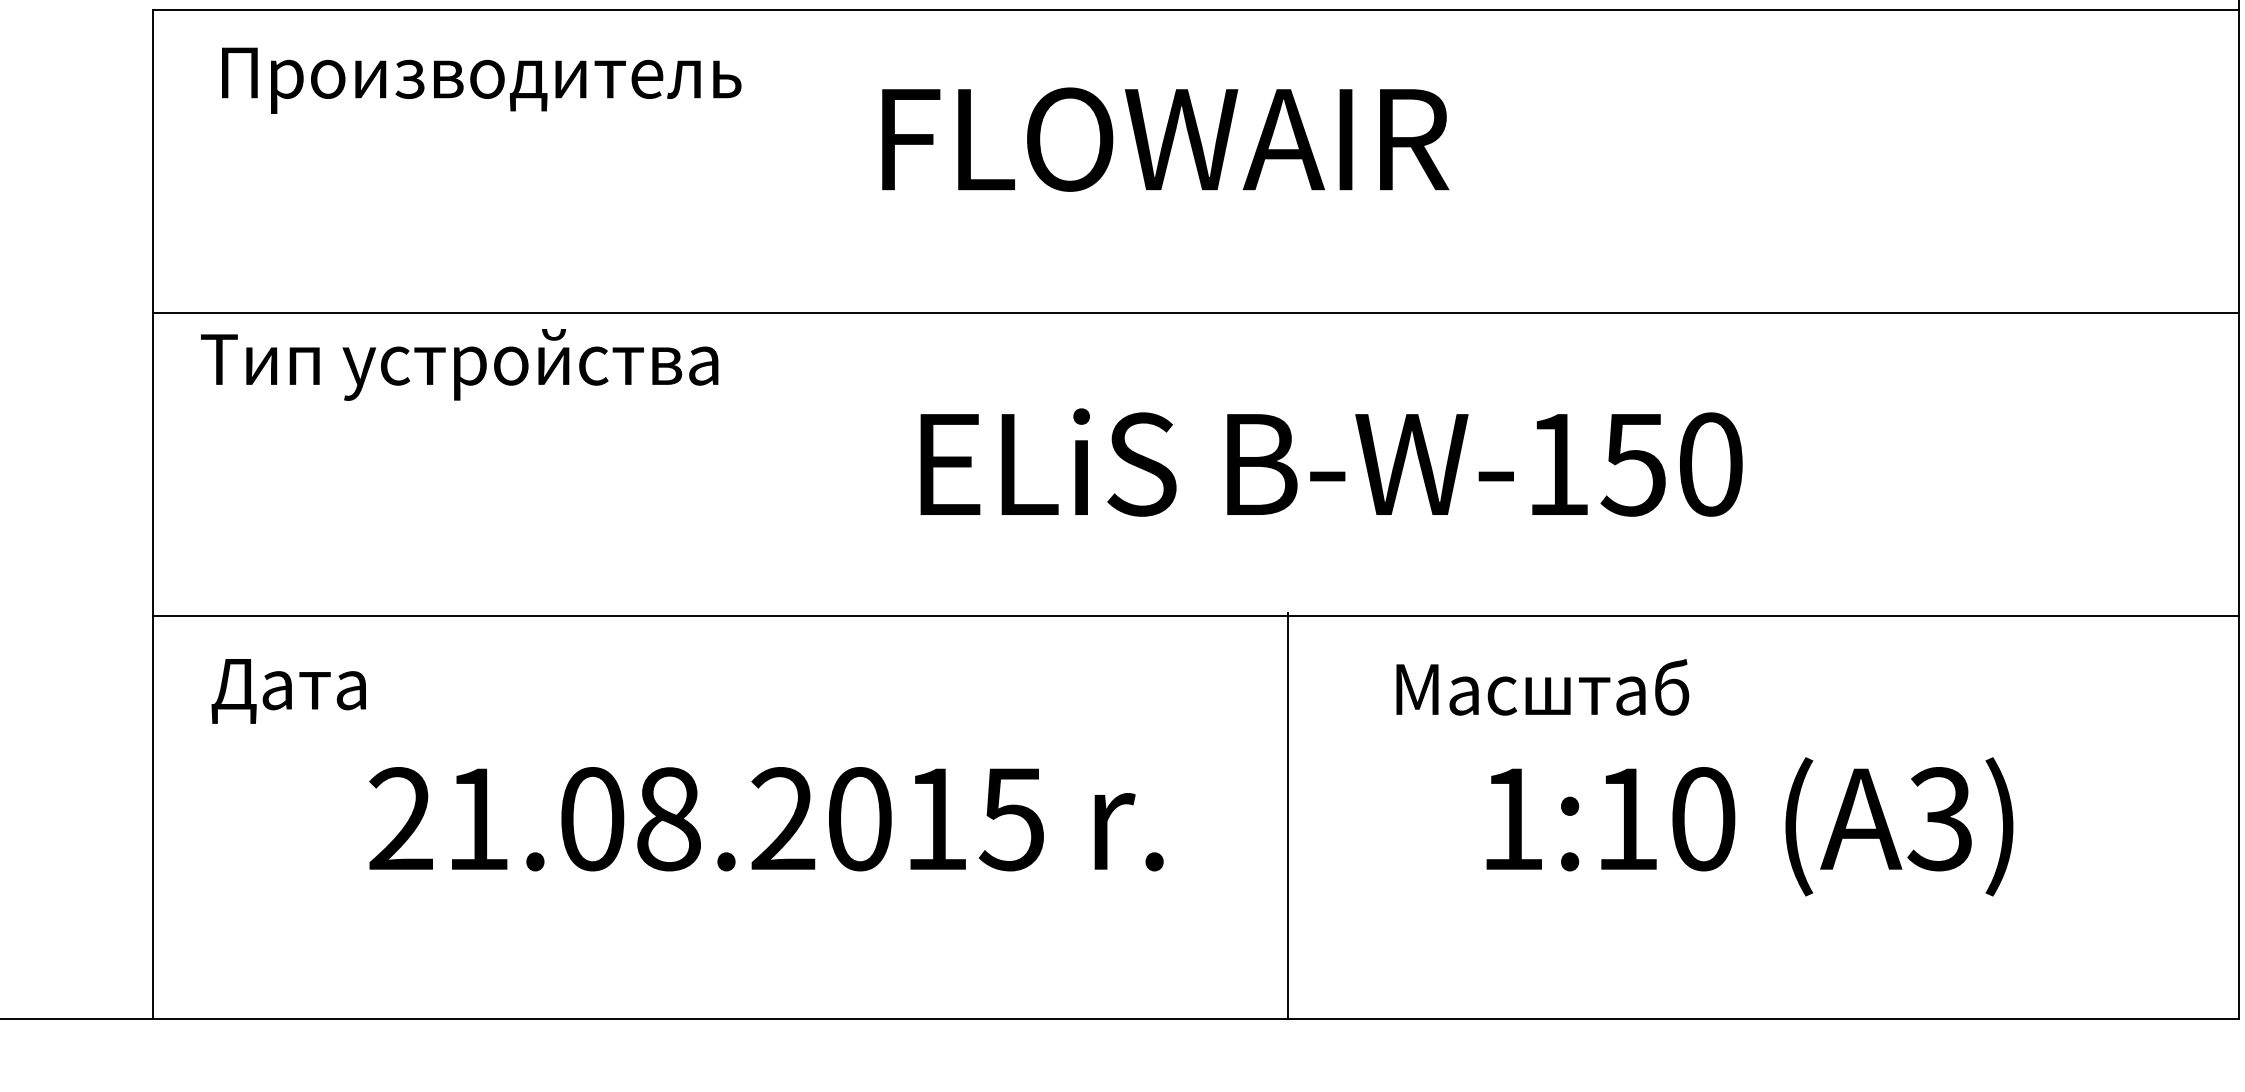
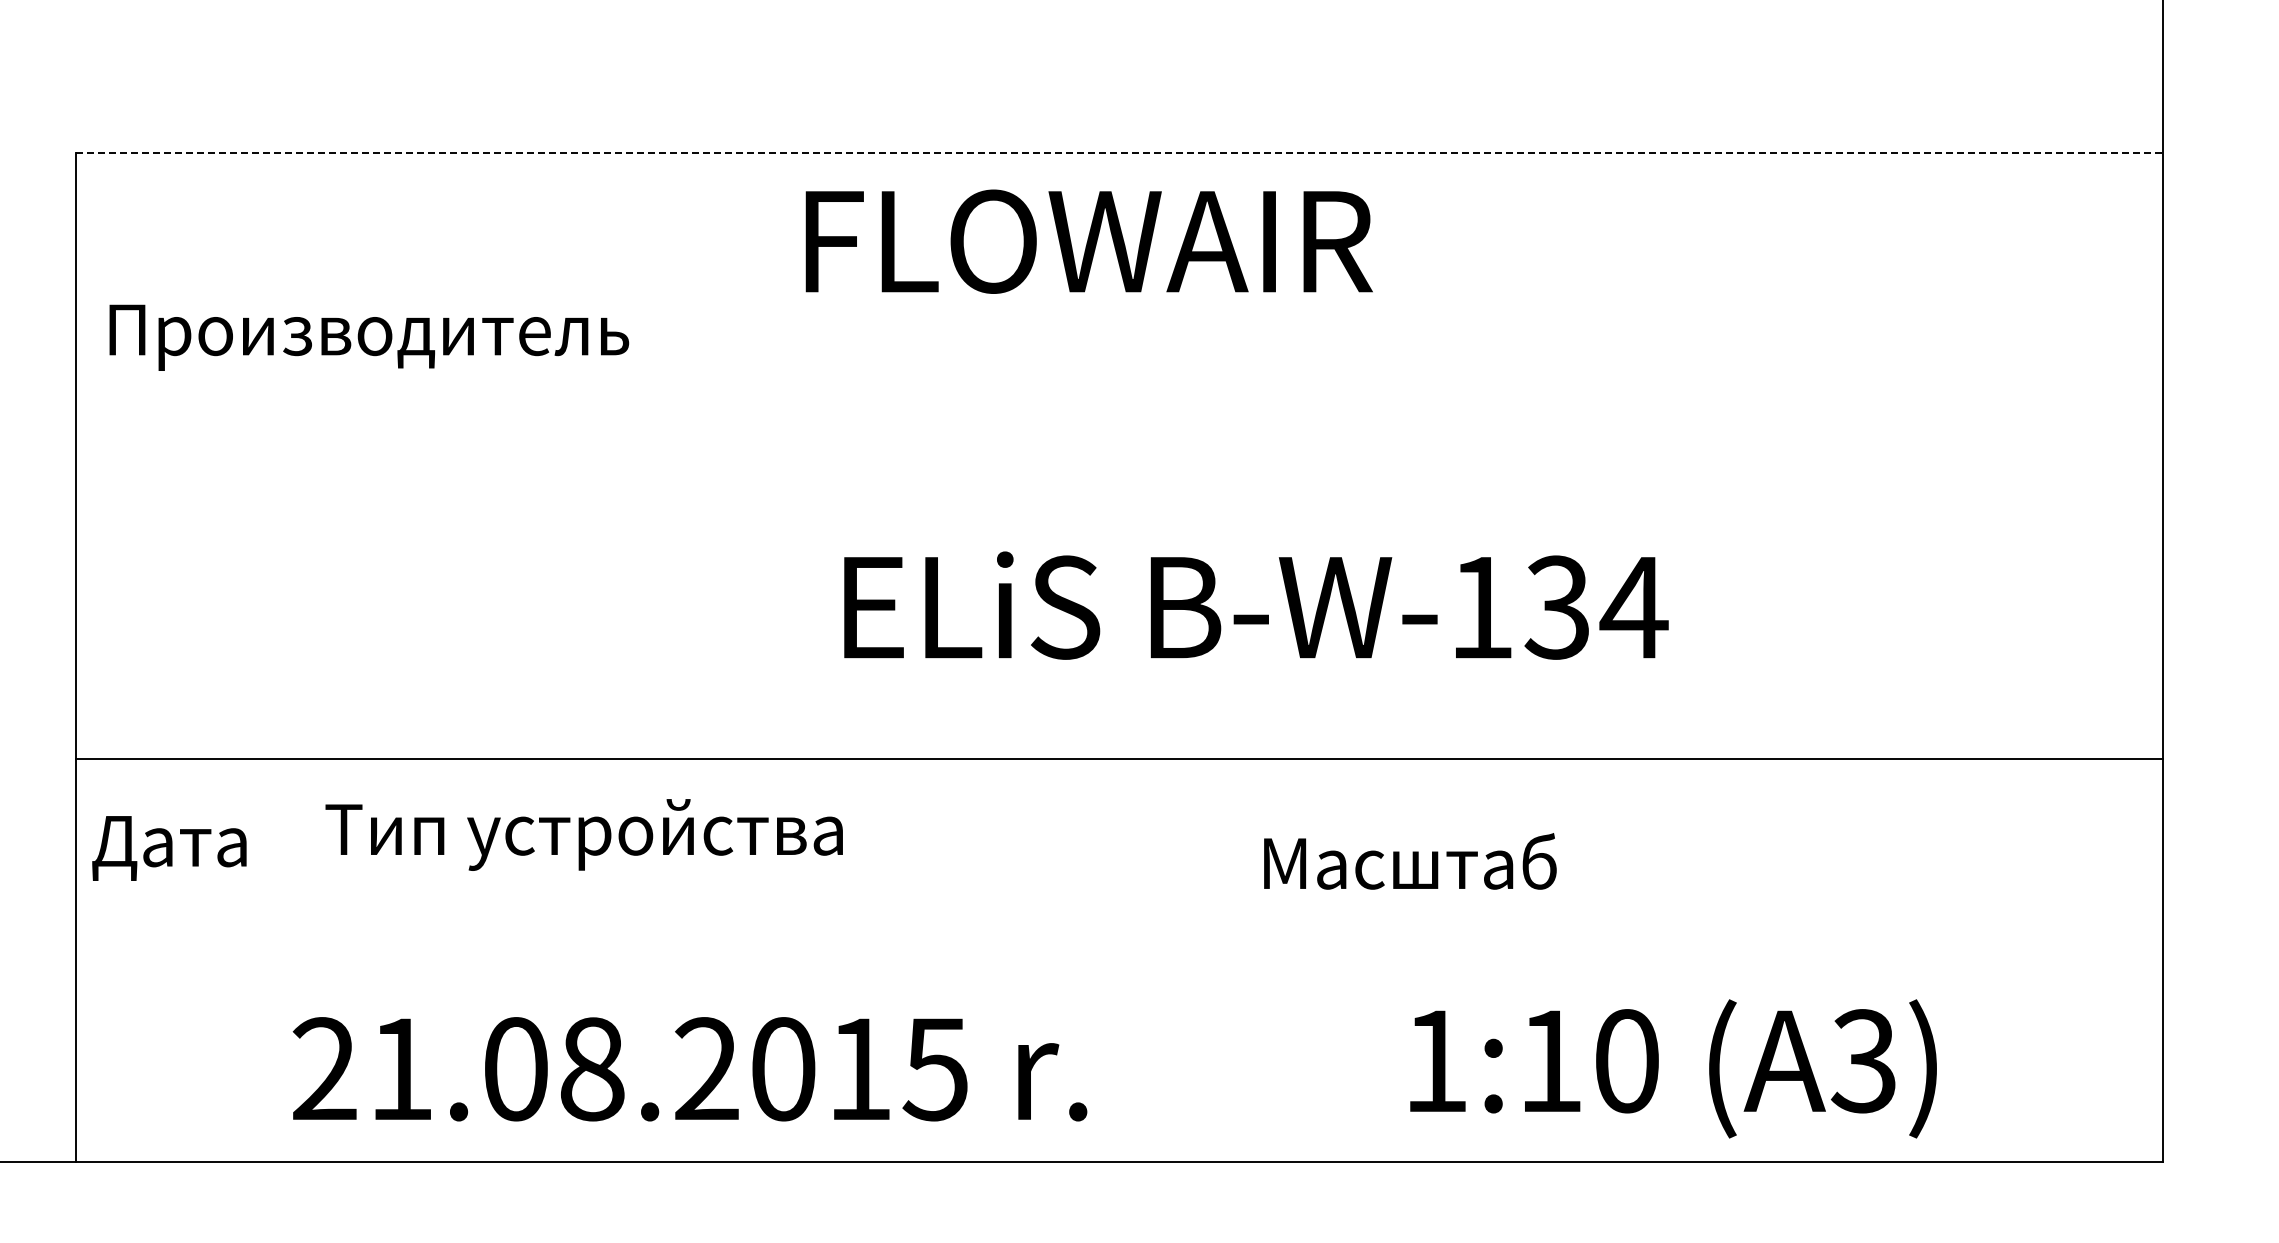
line: (1195, 10) -> (1119, 153), solid -> dashed
text: (481, 80) -> (369, 337), moved
text: (1164, 139) -> (1088, 241), moved
line: (1195, 312) -> (1119, 455), removed
text: (458, 364) -> (583, 834), moved
text: (1672, 464) -> (1596, 607), B-W-150 -> B-W-134
text: (1542, 687) -> (1410, 861), moved
text: (288, 691) -> (169, 848), moved
line: (1287, 816) -> (1211, 959), removed
text: (765, 819) -> (689, 1069), moved
text: (1749, 826) -> (1673, 1068), moved

